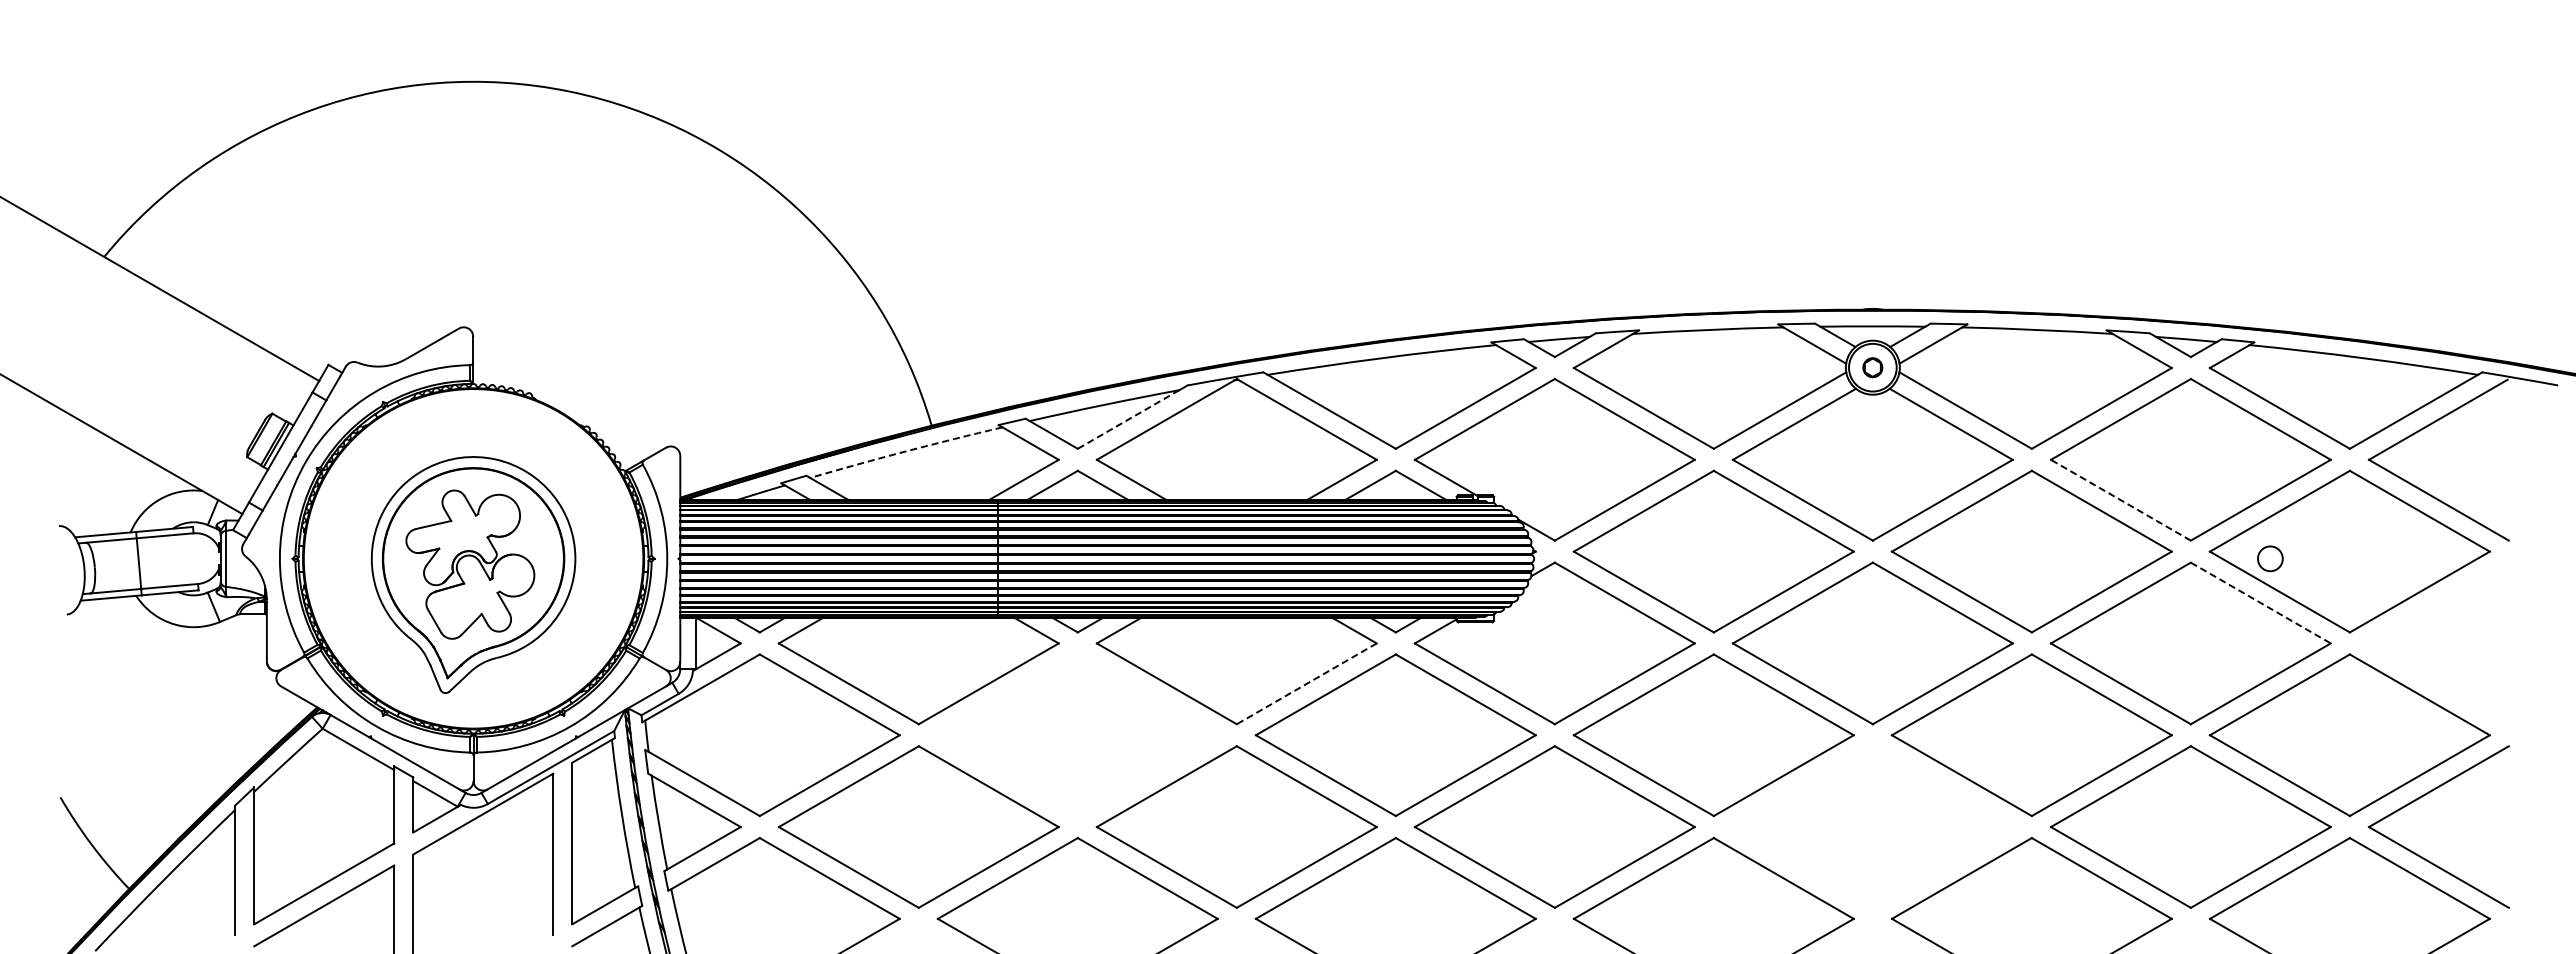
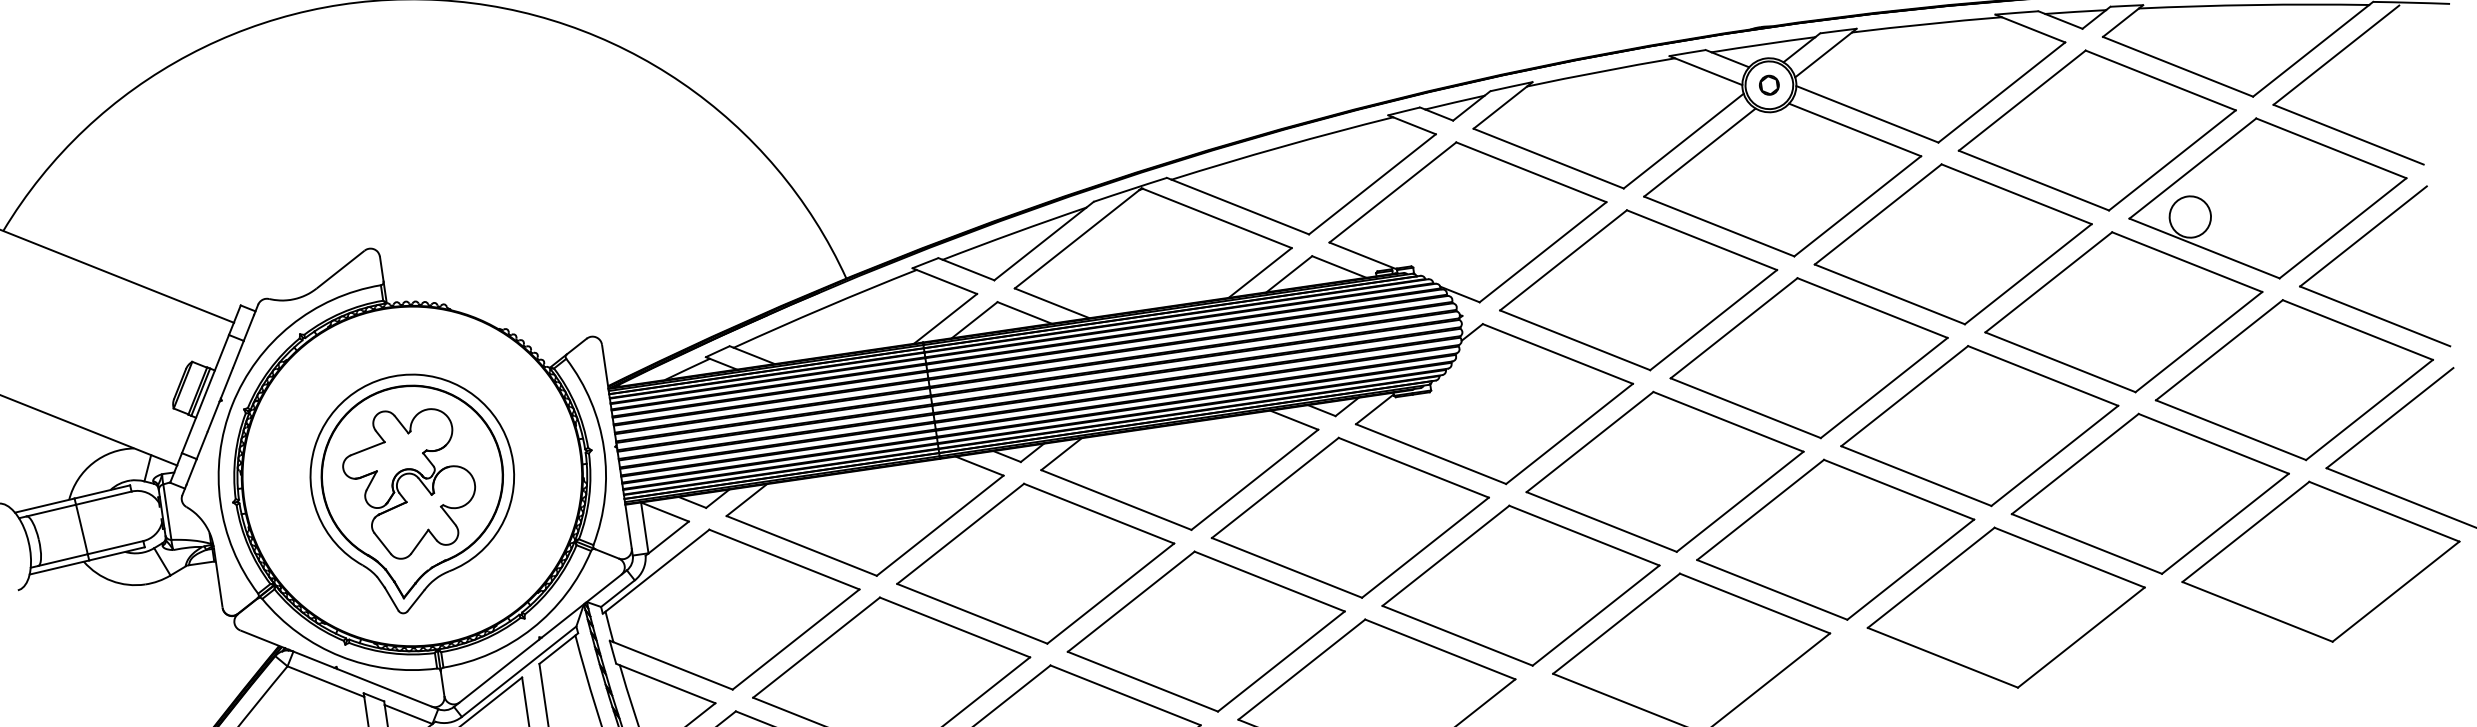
line: (1128, 419) -> (1040, 243), dashed -> solid
arc: (906, 451) -> (825, 307), dashed -> solid
line: (2120, 500) -> (2033, 180), dashed -> solid
circle: (2270, 558) -> (2190, 216), size x1.67
line: (2260, 603) -> (2186, 262), dashed -> solid
part: (2423, 673) -> (2358, 308), added
line: (1306, 683) -> (1254, 479), dashed -> solid
part: (1077, 735) -> (1035, 564), added
part: (1872, 826) -> (1835, 539), added

